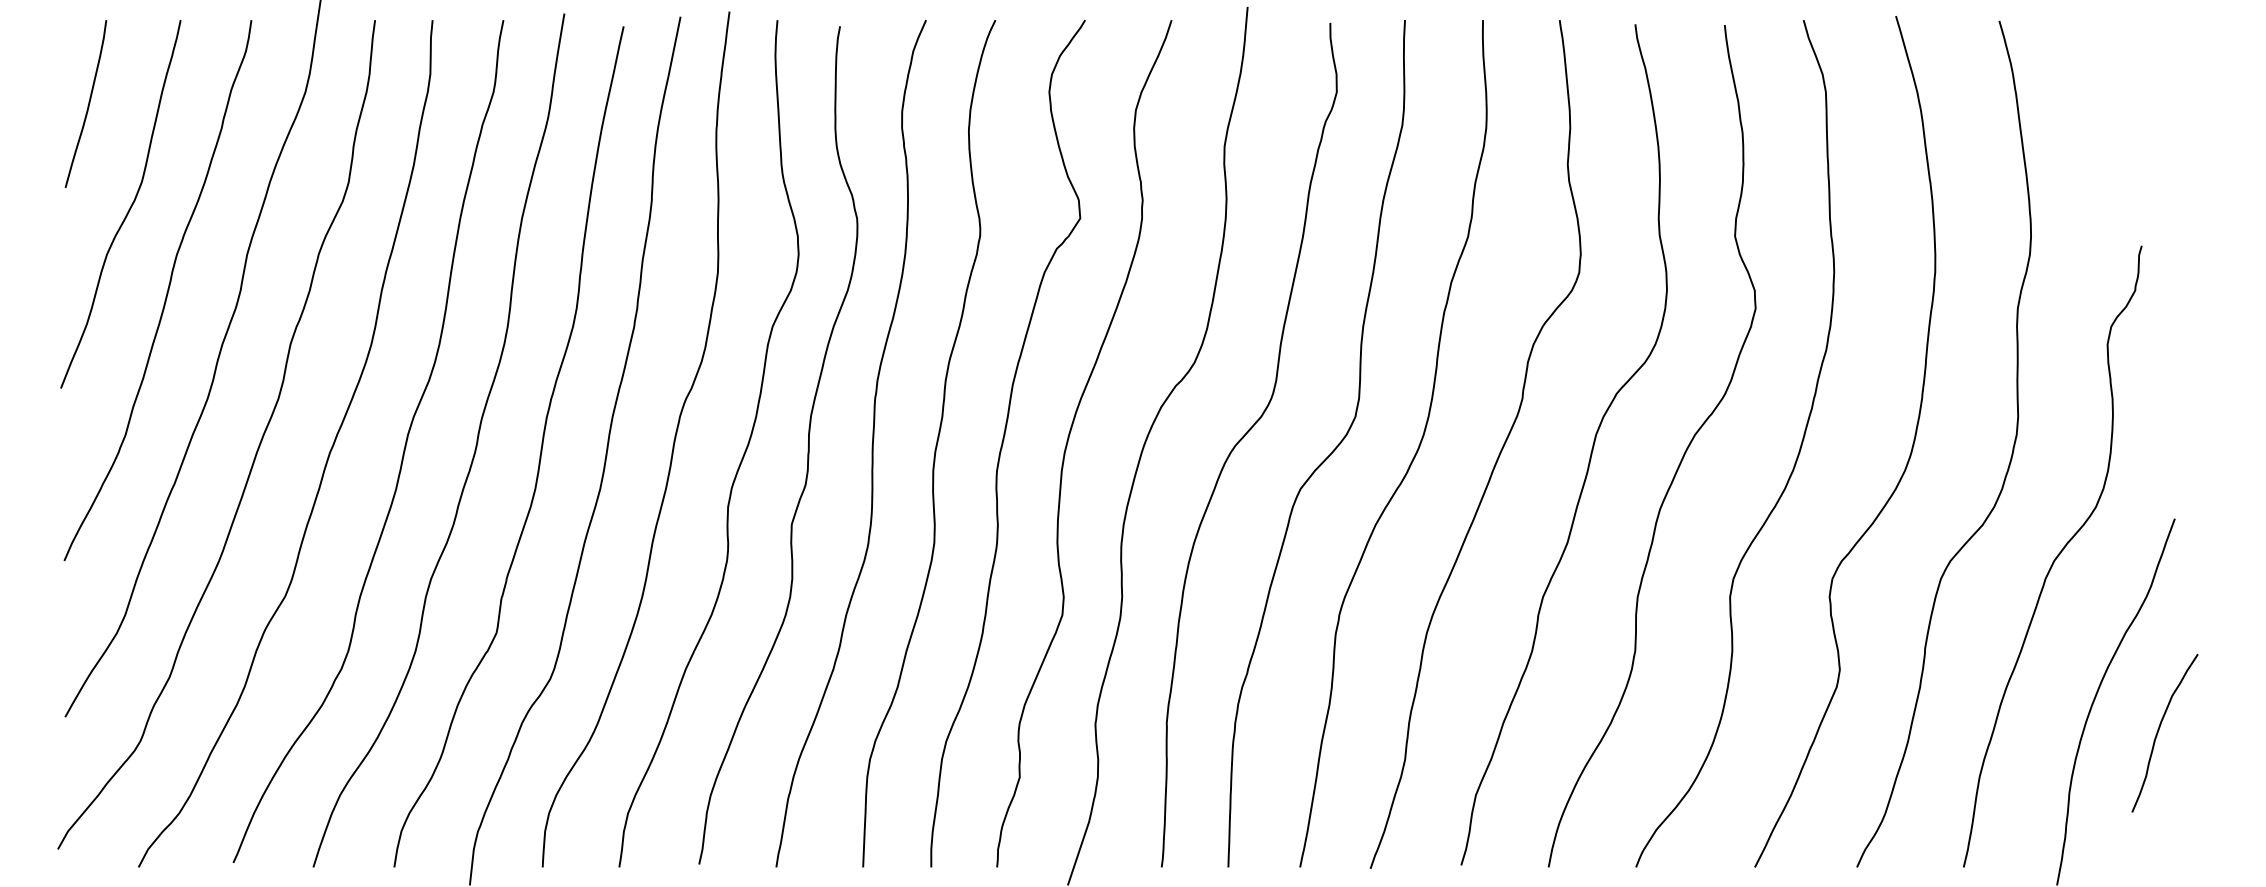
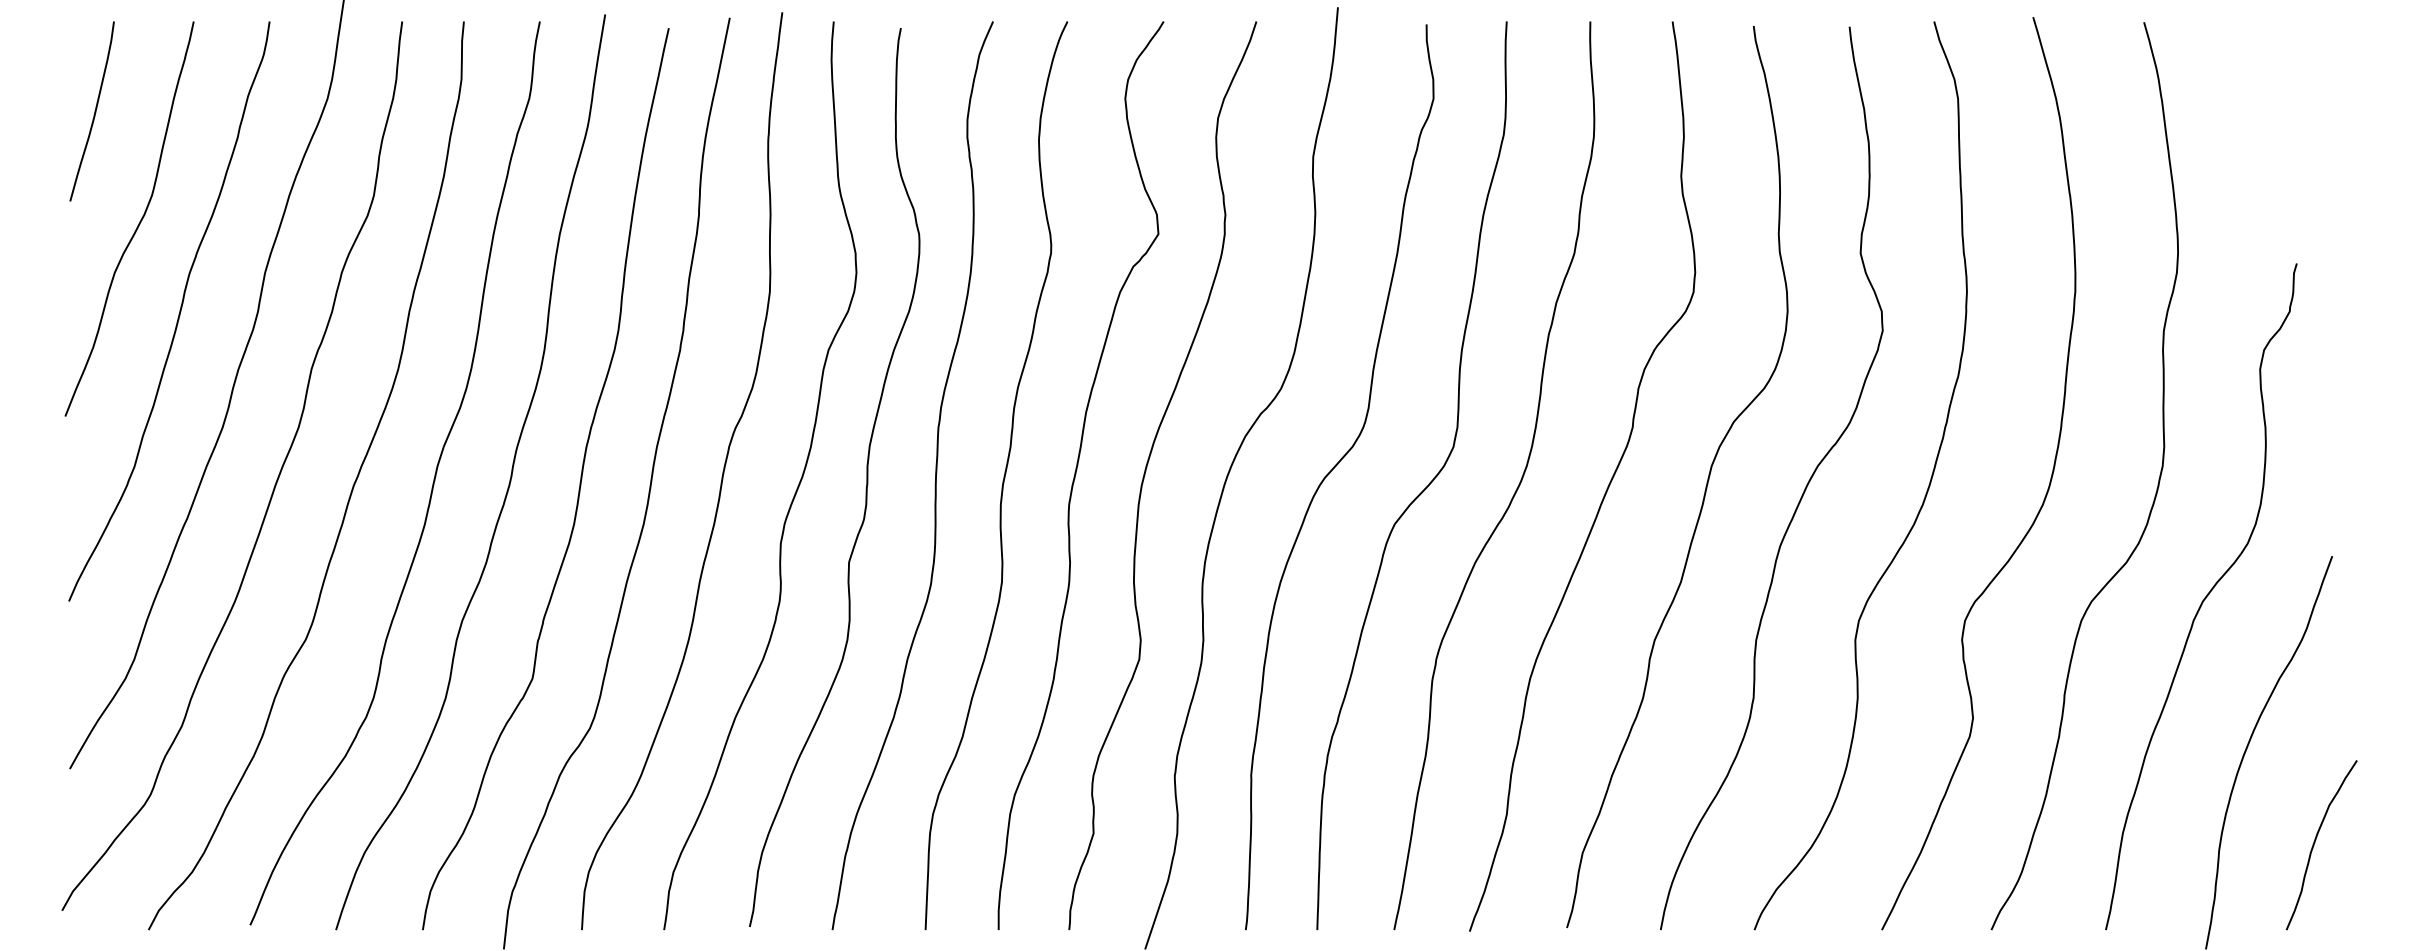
curve: (2159, 730) -> (2315, 842), moved

